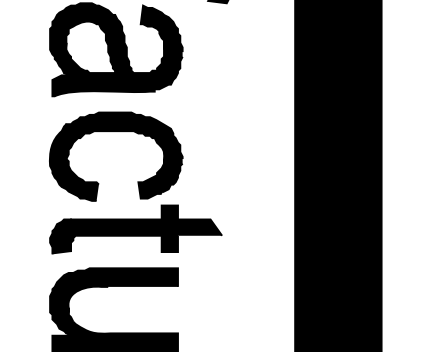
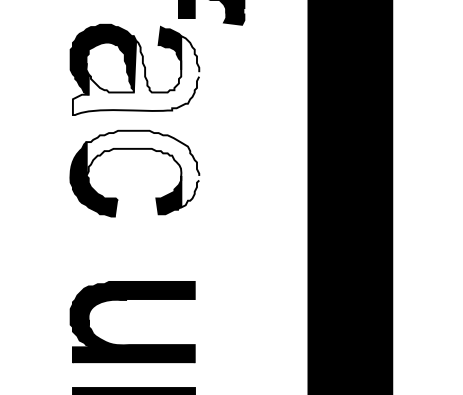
fill: (116, 55) -> (135, 75), removed
fill: (124, 151) -> (142, 168), removed
part: (135, 229) -> (153, 244), removed

